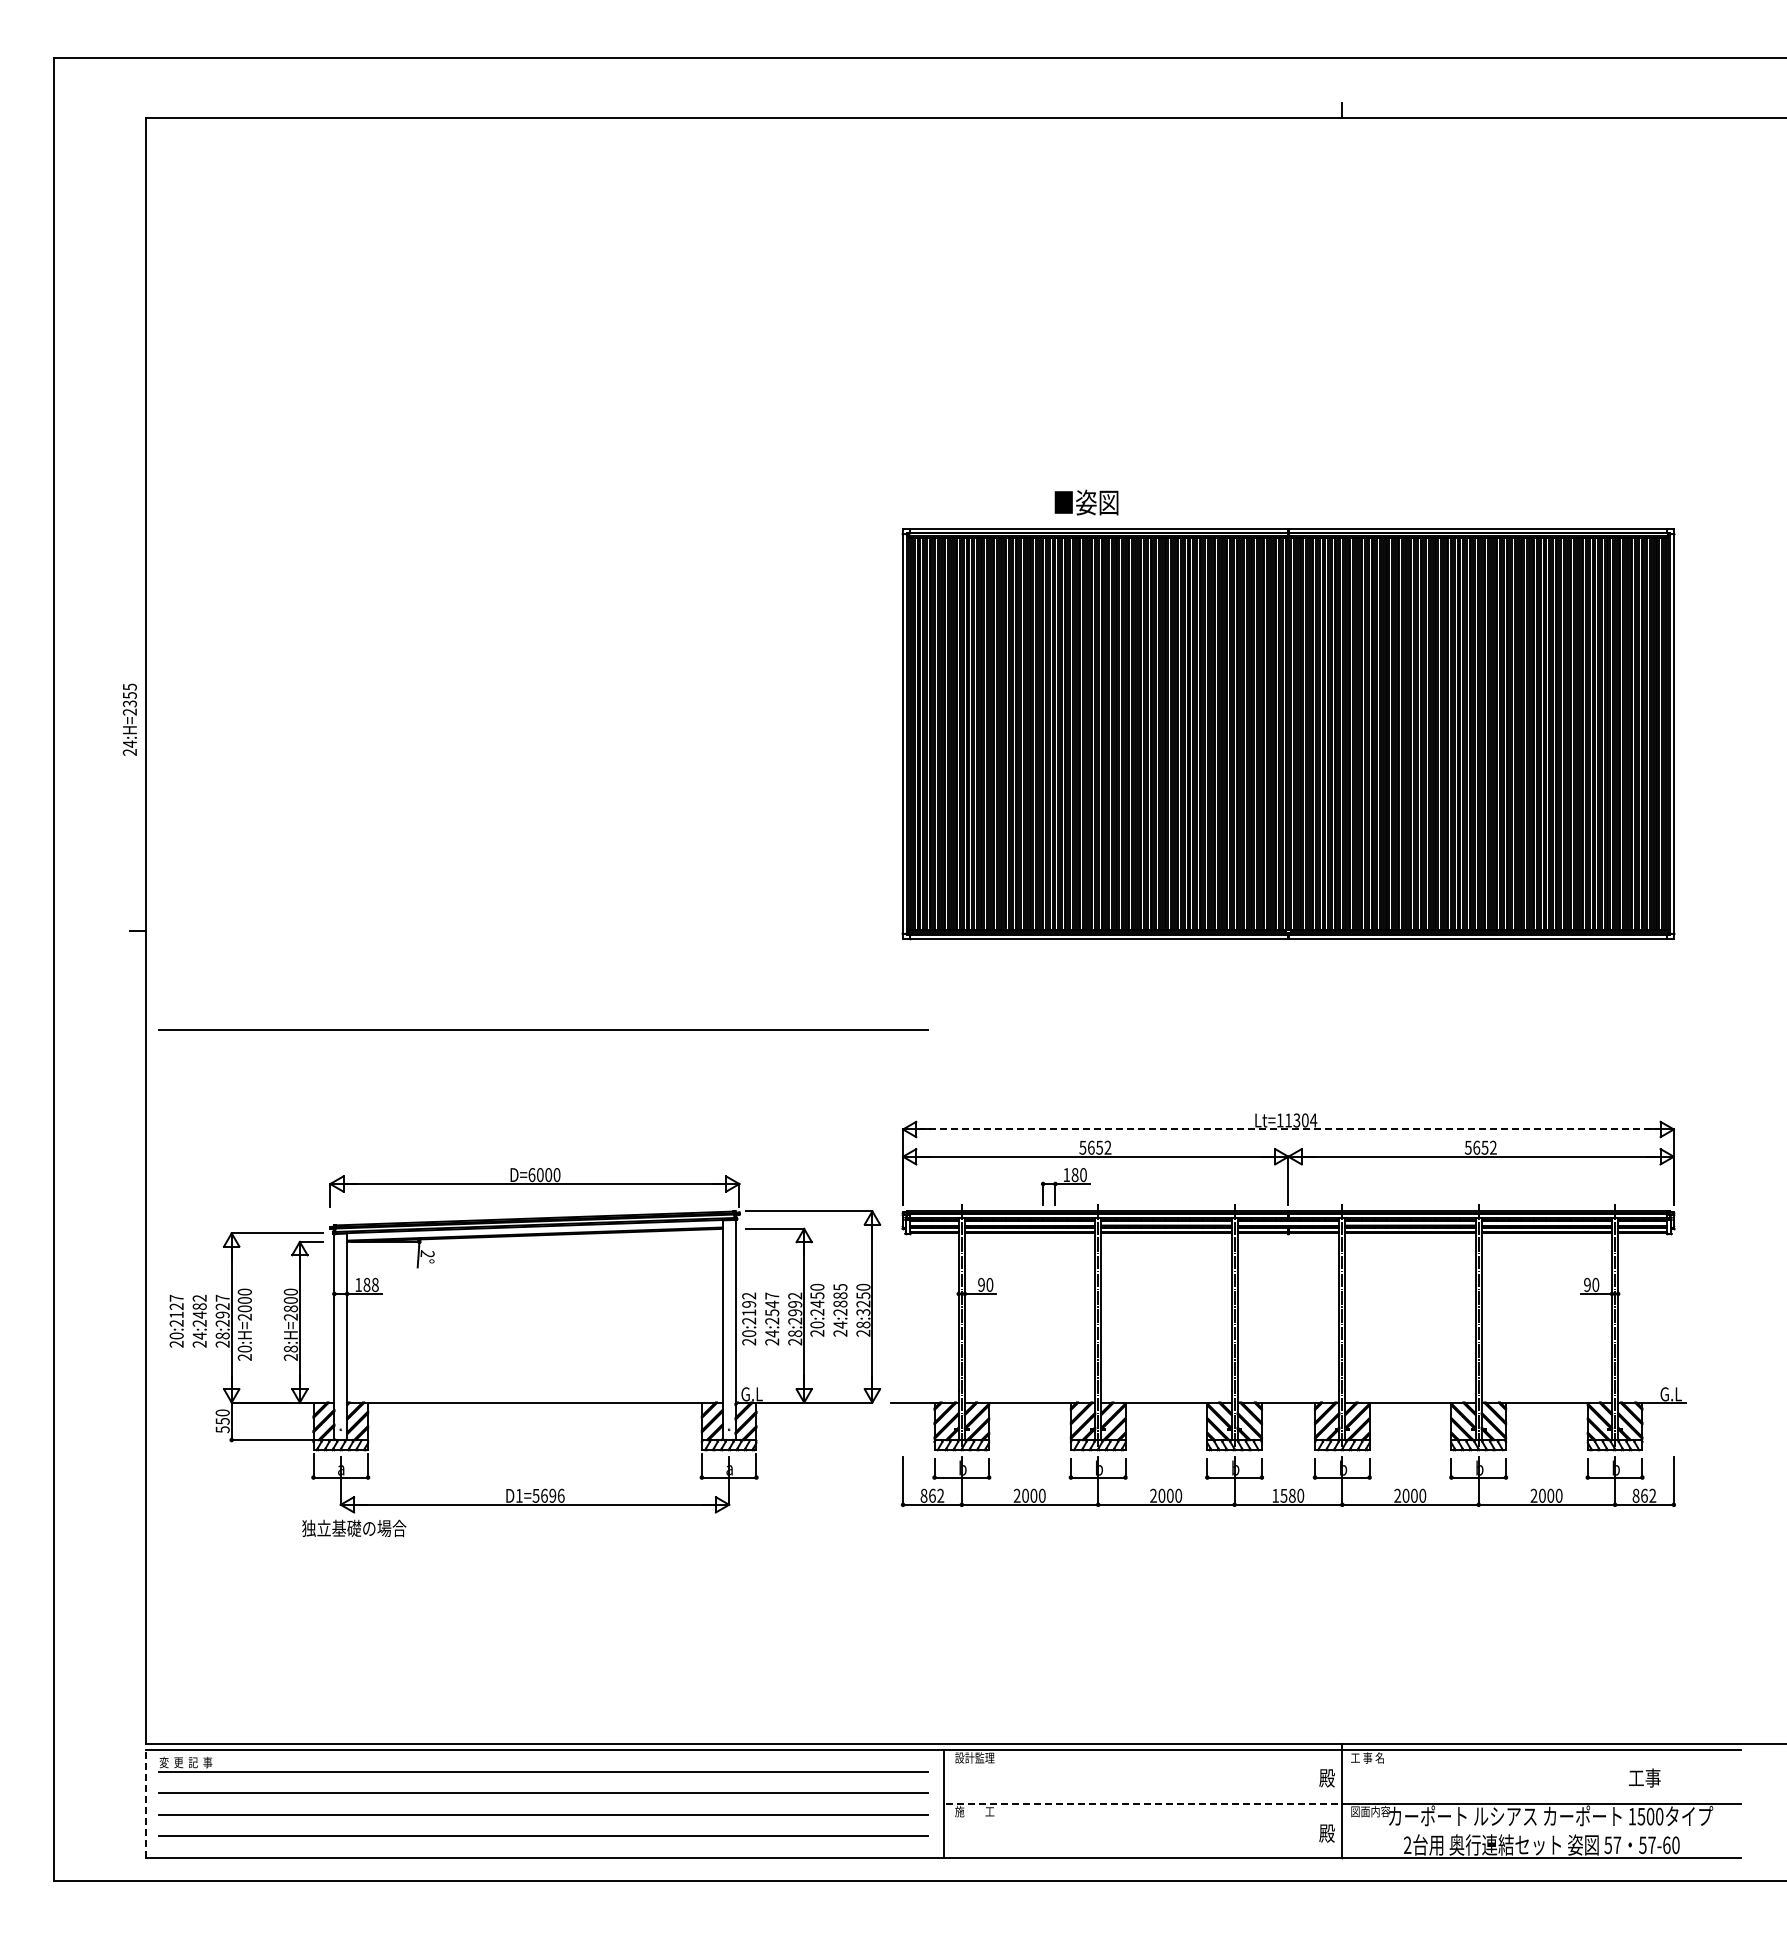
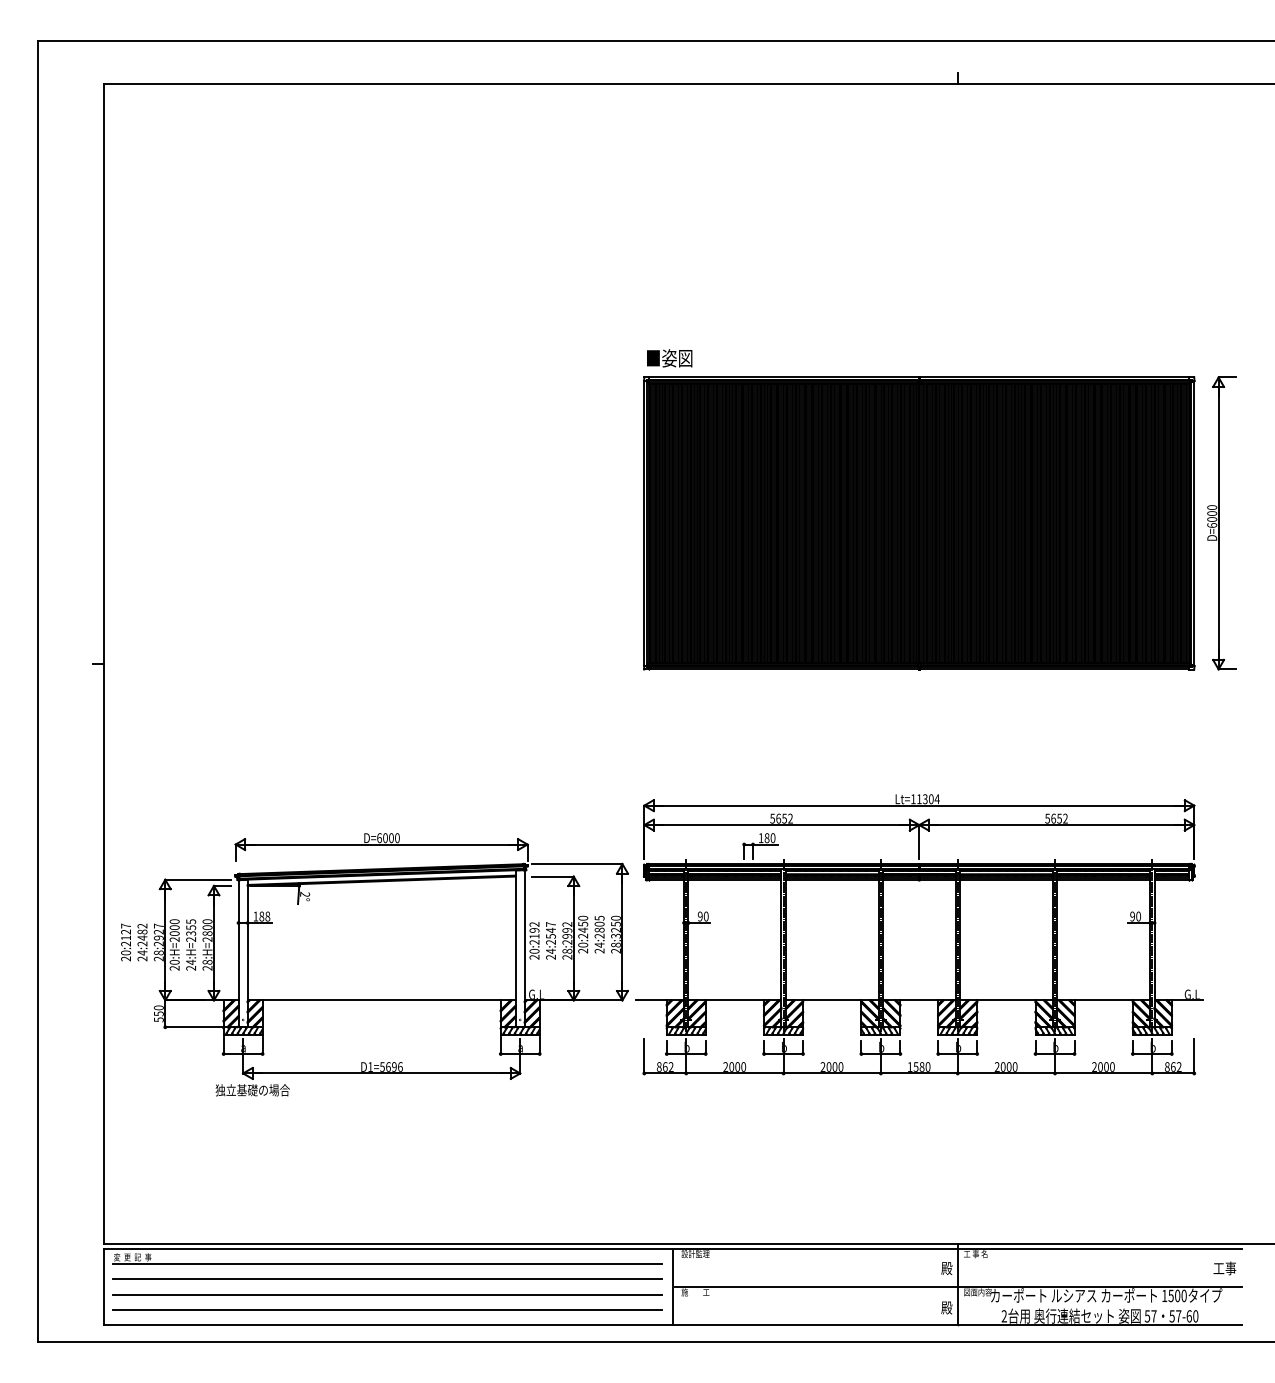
text: (1086, 502) -> (669, 358), moved
text: (129, 719) -> (190, 944), moved
part: (1712, 733) -> (1221, 523), added
line: (543, 1029) -> (387, 734), removed
line: (1288, 1129) -> (919, 805), dashed -> solid
text: (840, 1295) -> (599, 924), 24:2885 -> 24:2805
text: (1644, 1777) -> (1224, 1268), moved
line: (145, 1804) -> (103, 1287), dashed -> solid
line: (1144, 1804) -> (816, 1287), dashed -> solid

